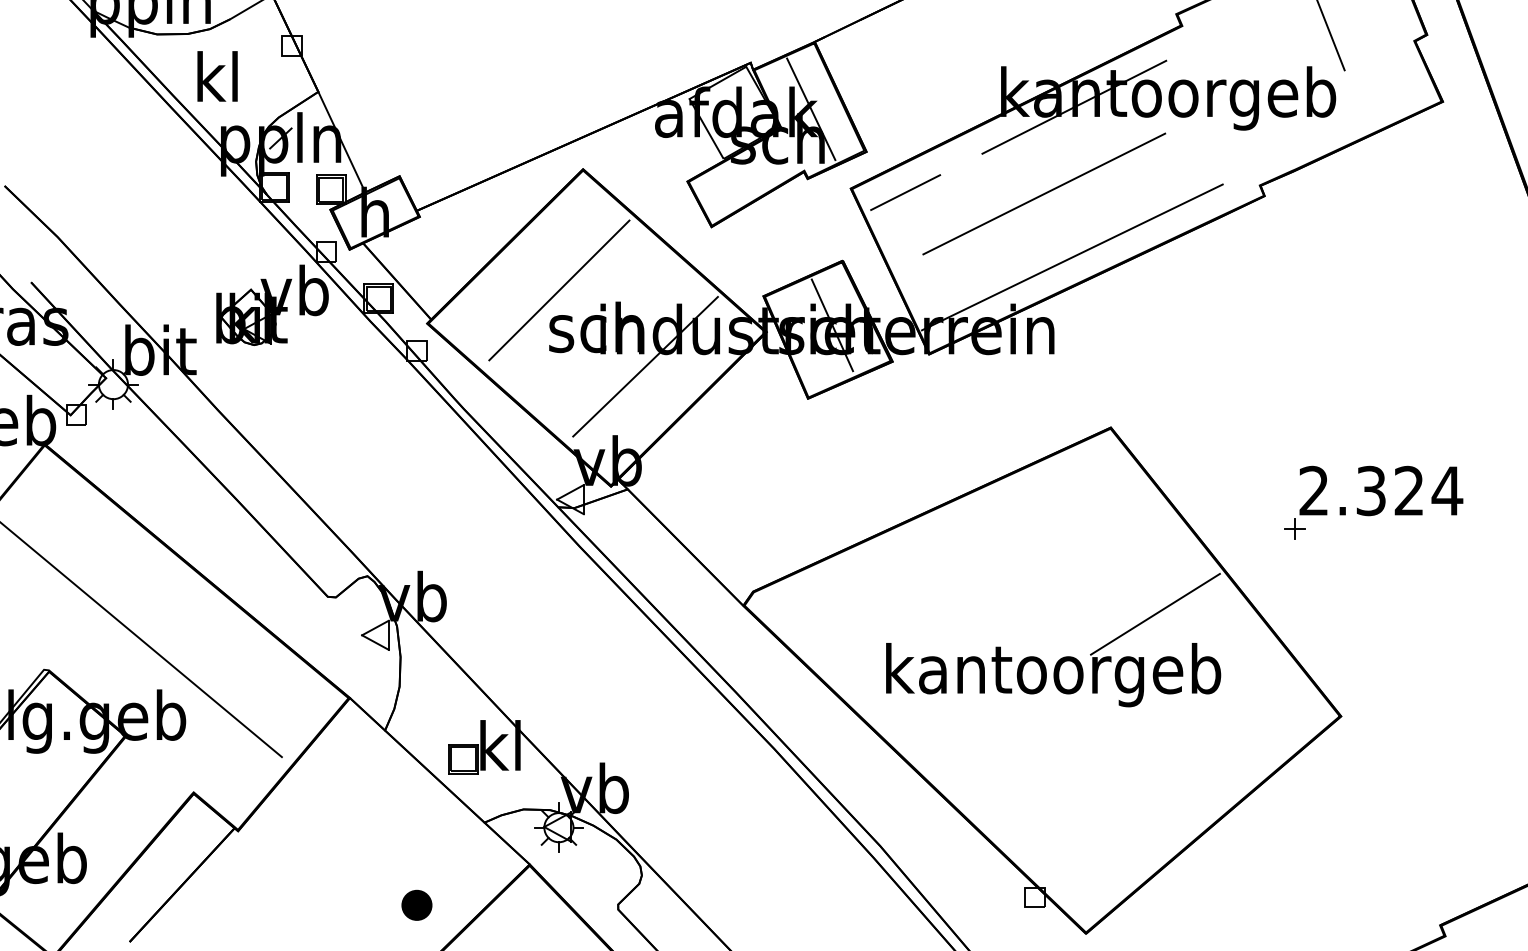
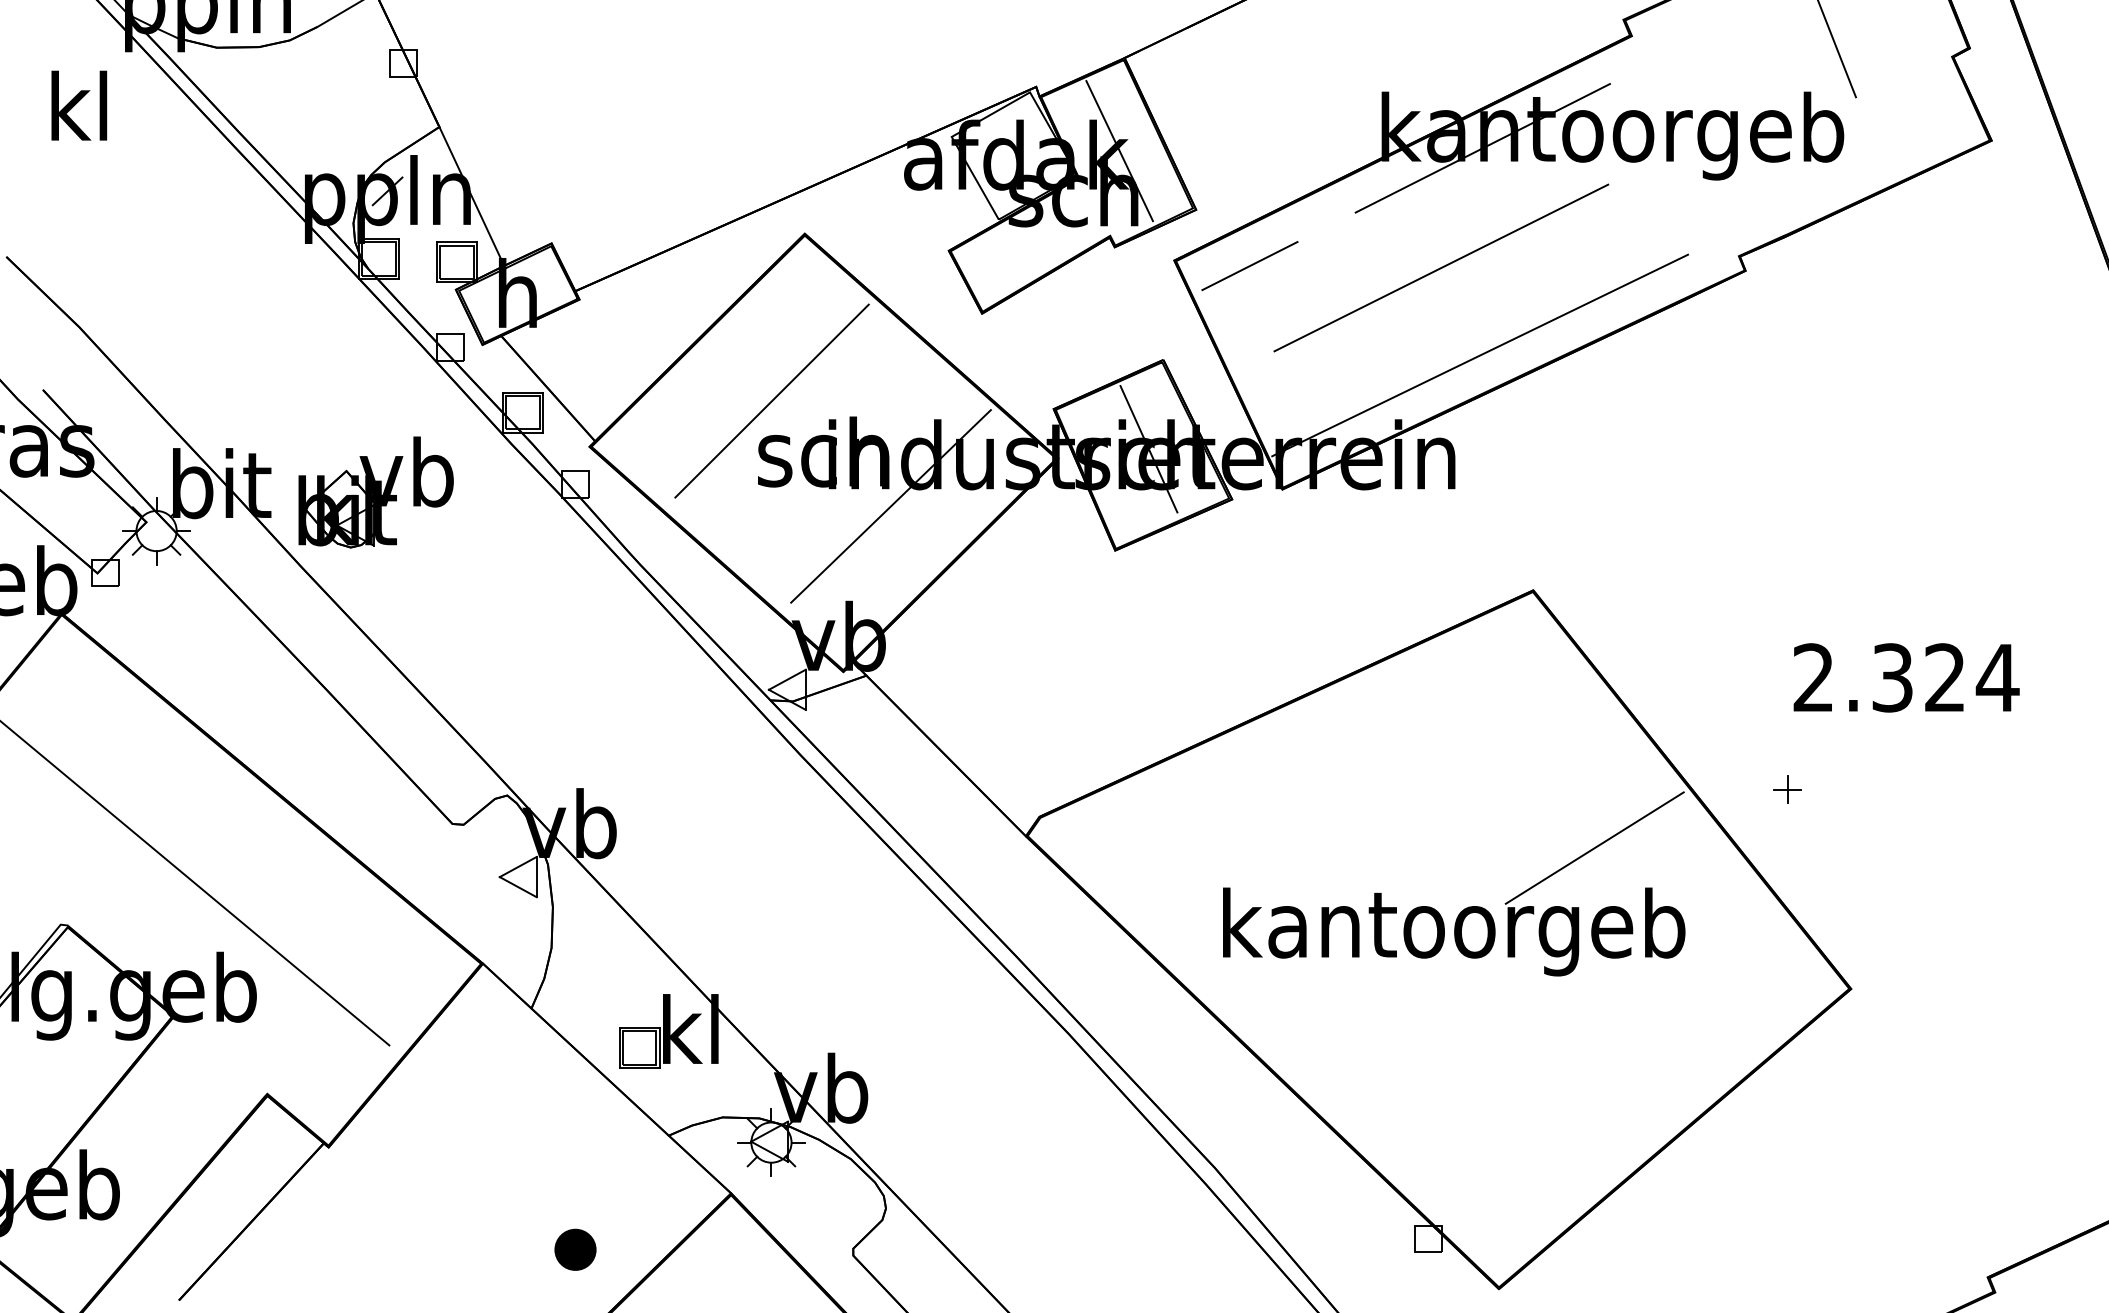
text: (217, 76) -> (79, 105), moved
part: (272, 305) -> (375, 492), moved
part: (1295, 529) -> (1787, 789), moved

